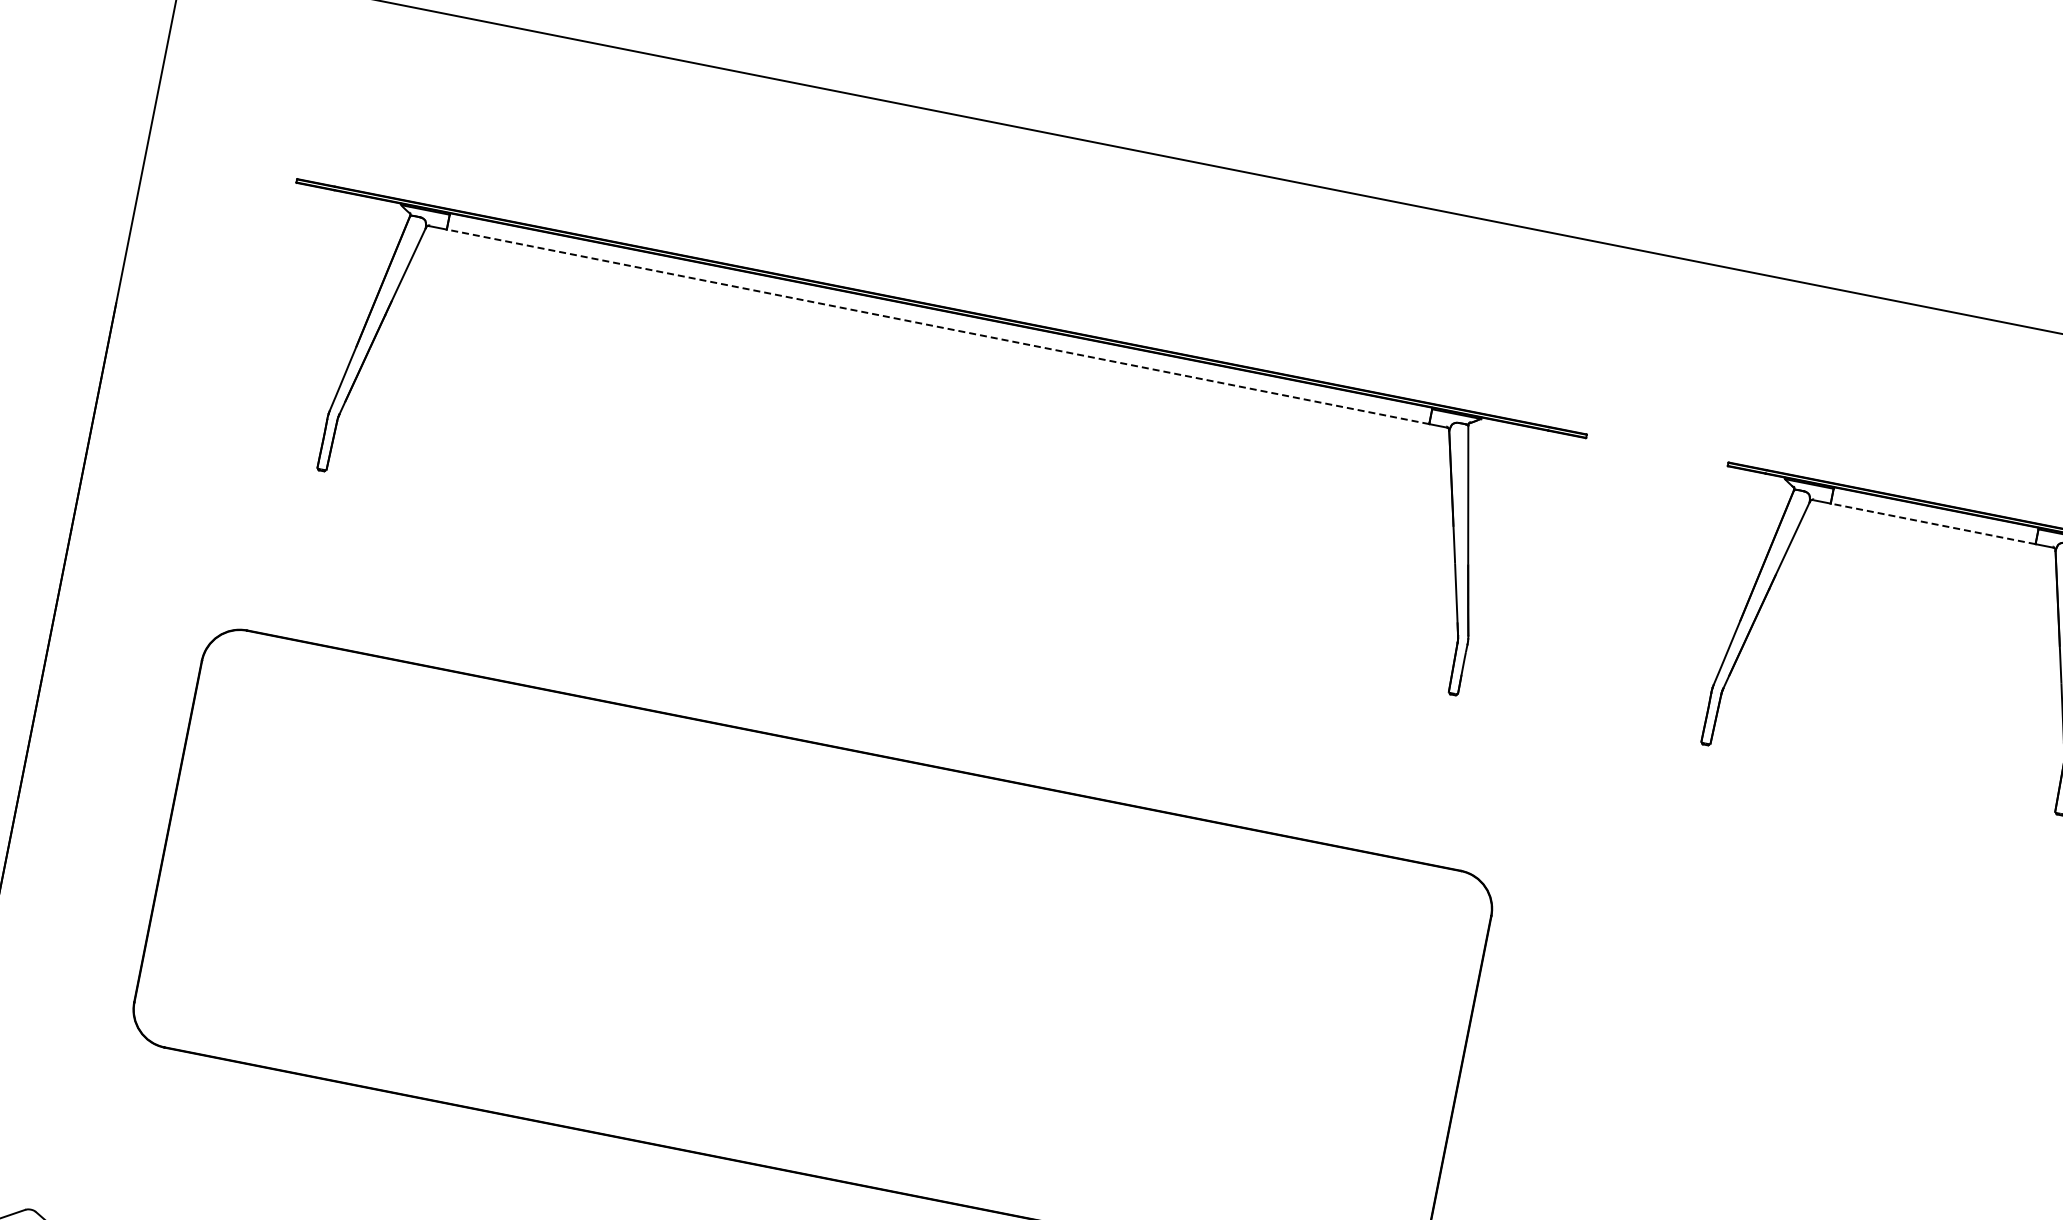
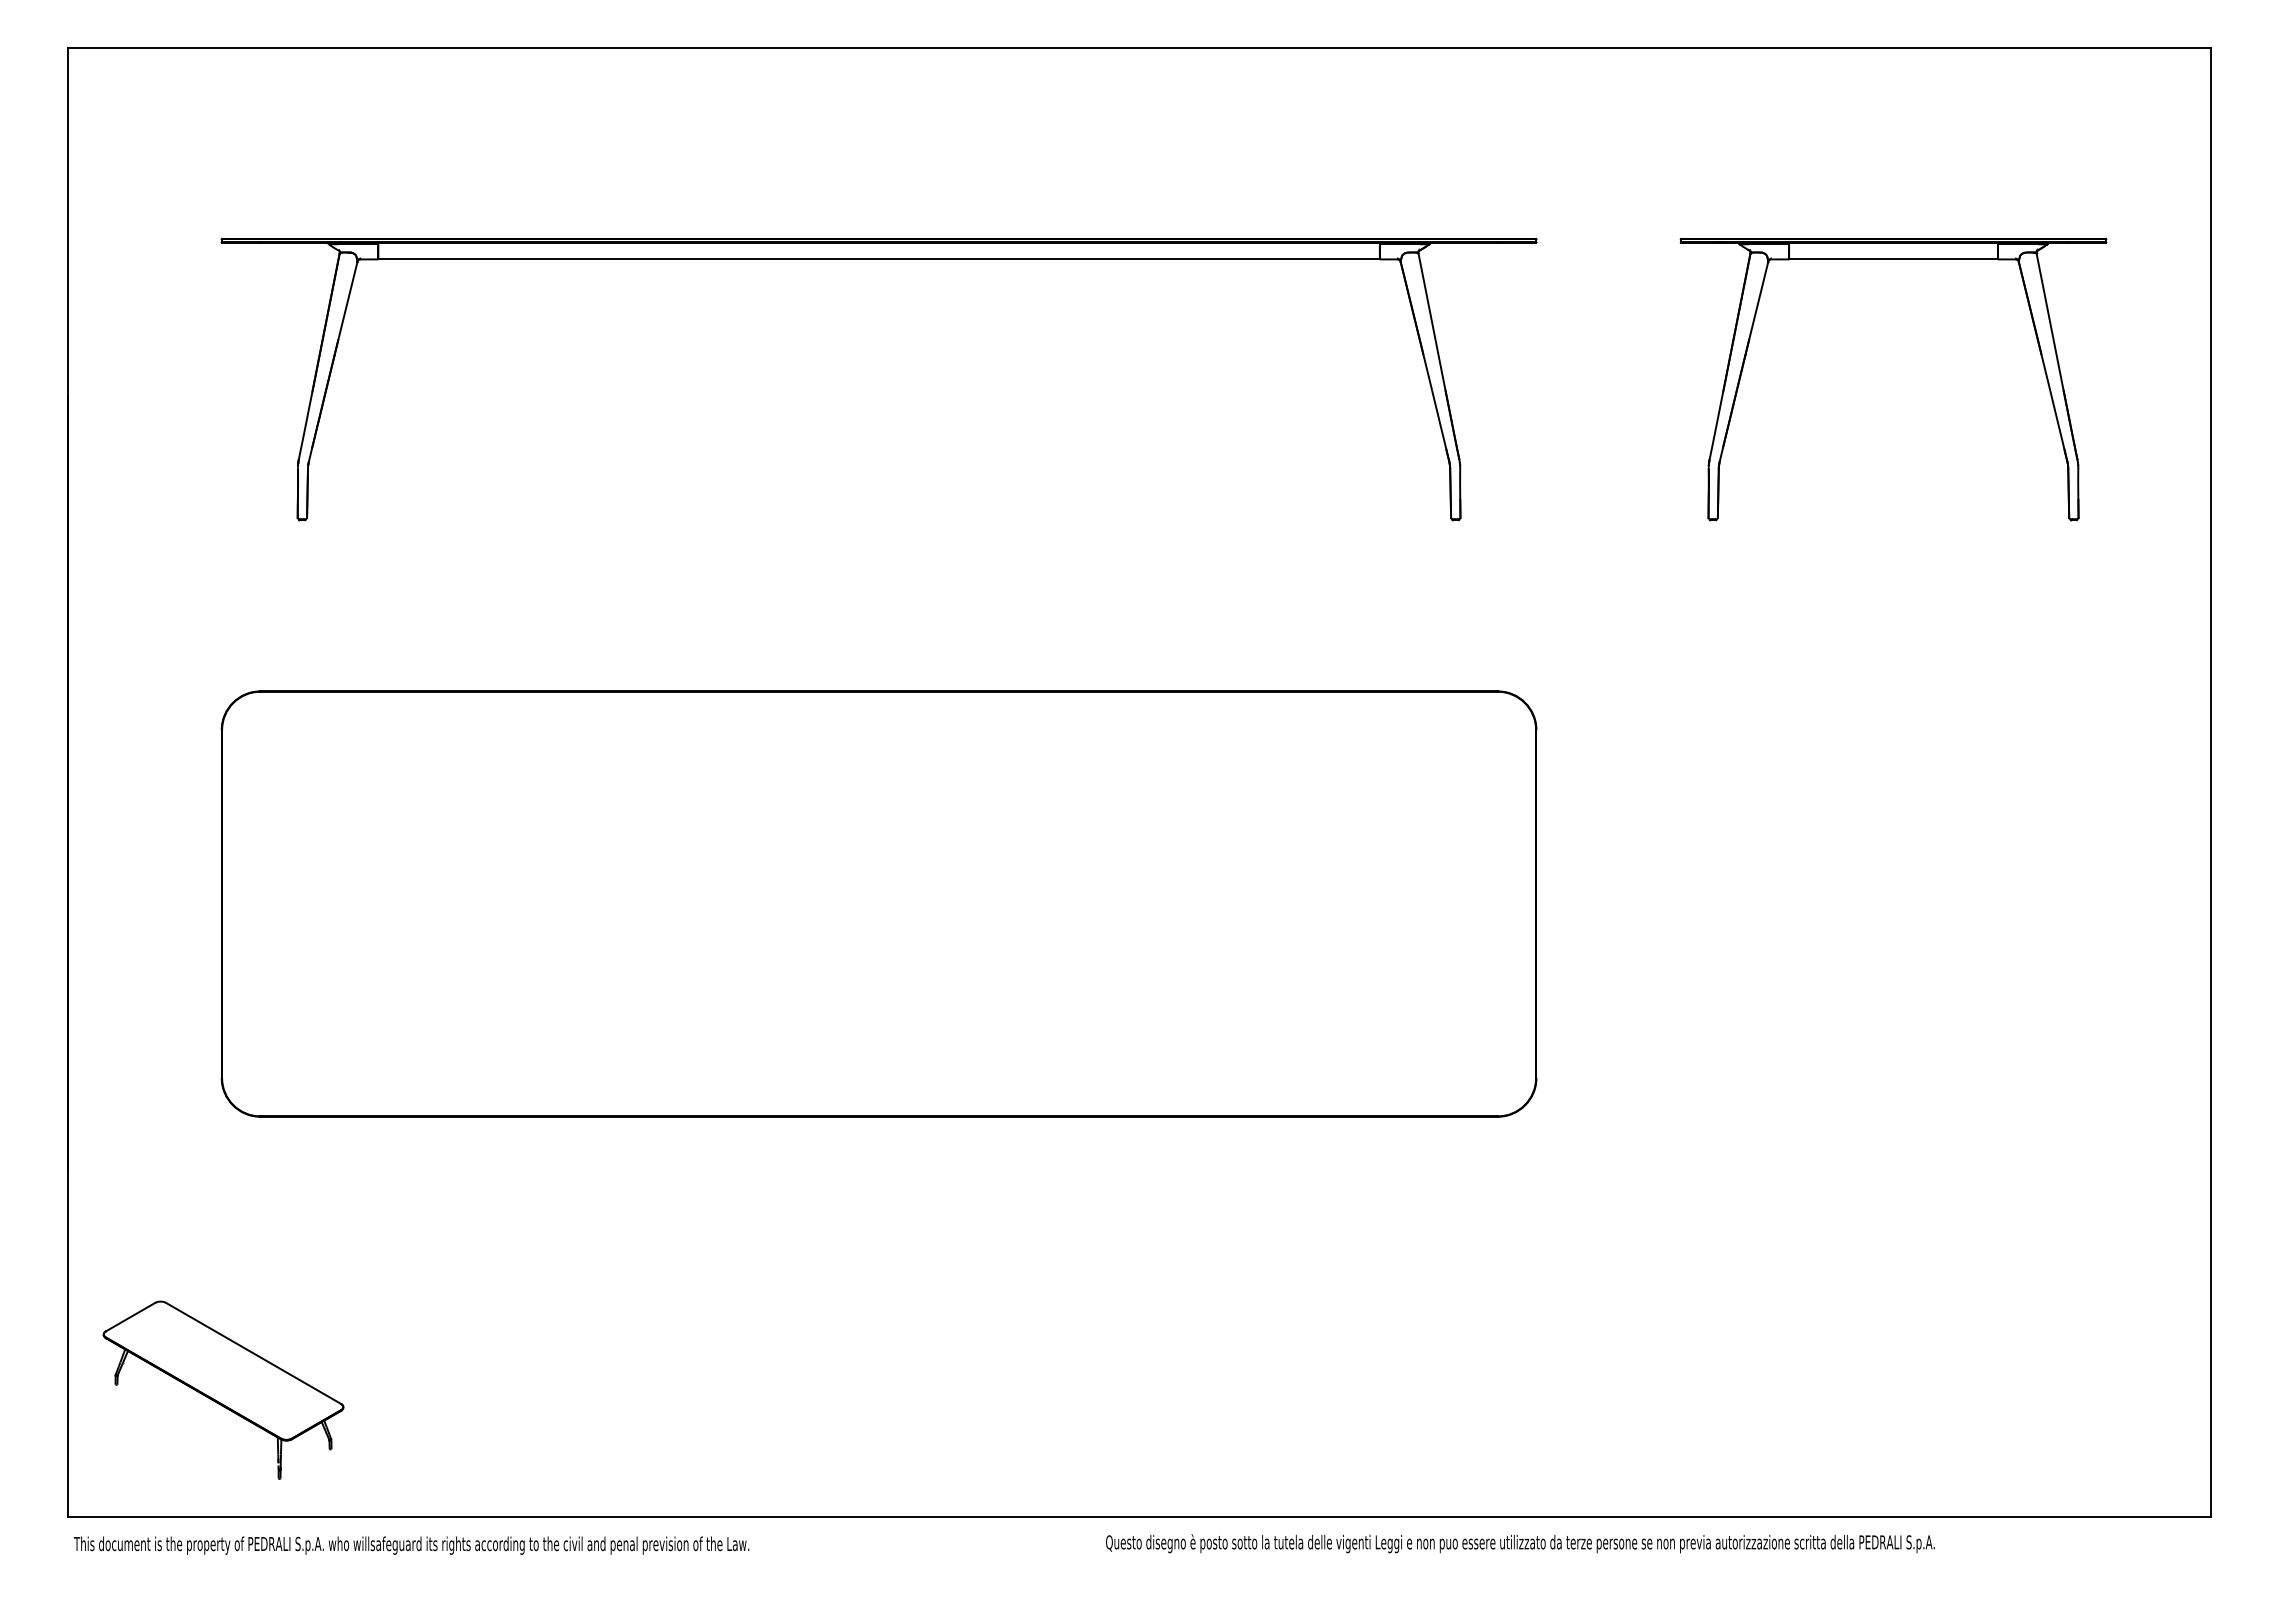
line: (938, 327) -> (879, 259), dashed -> solid
line: (1933, 523) -> (1893, 259), dashed -> solid

